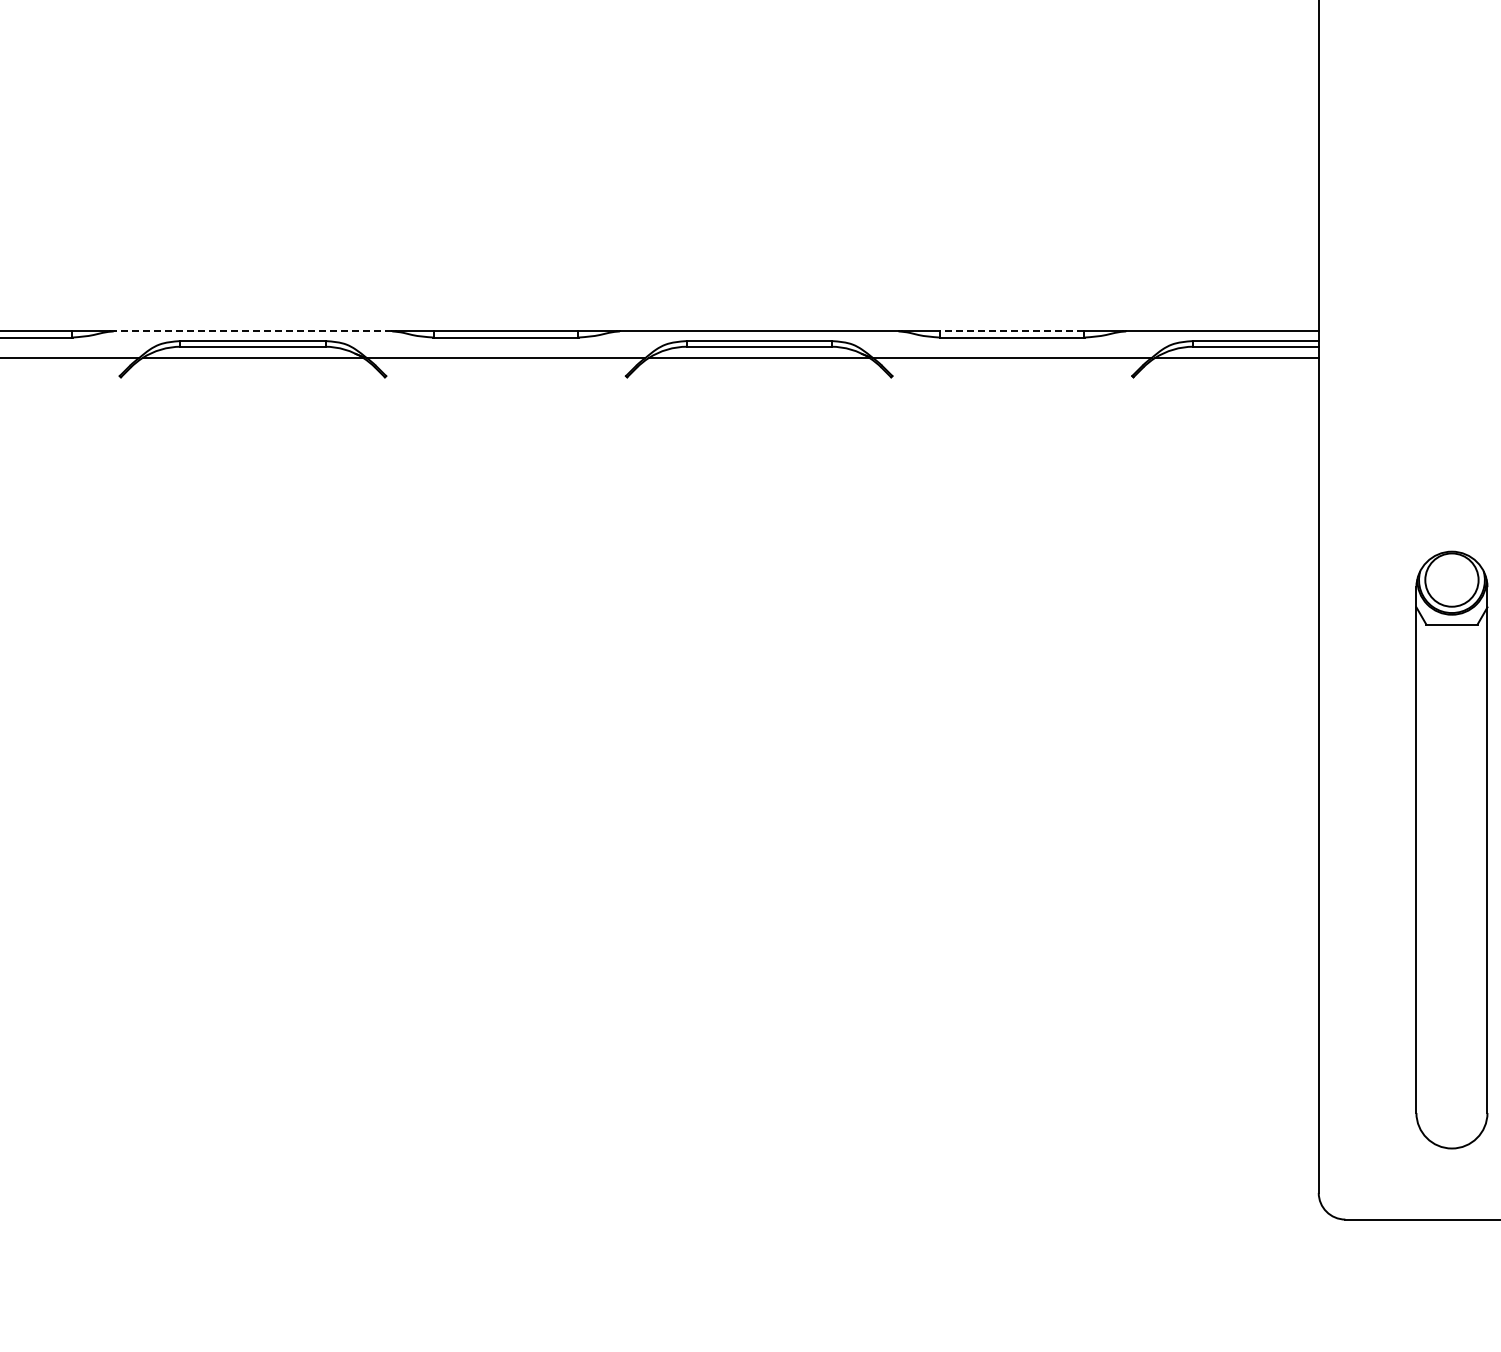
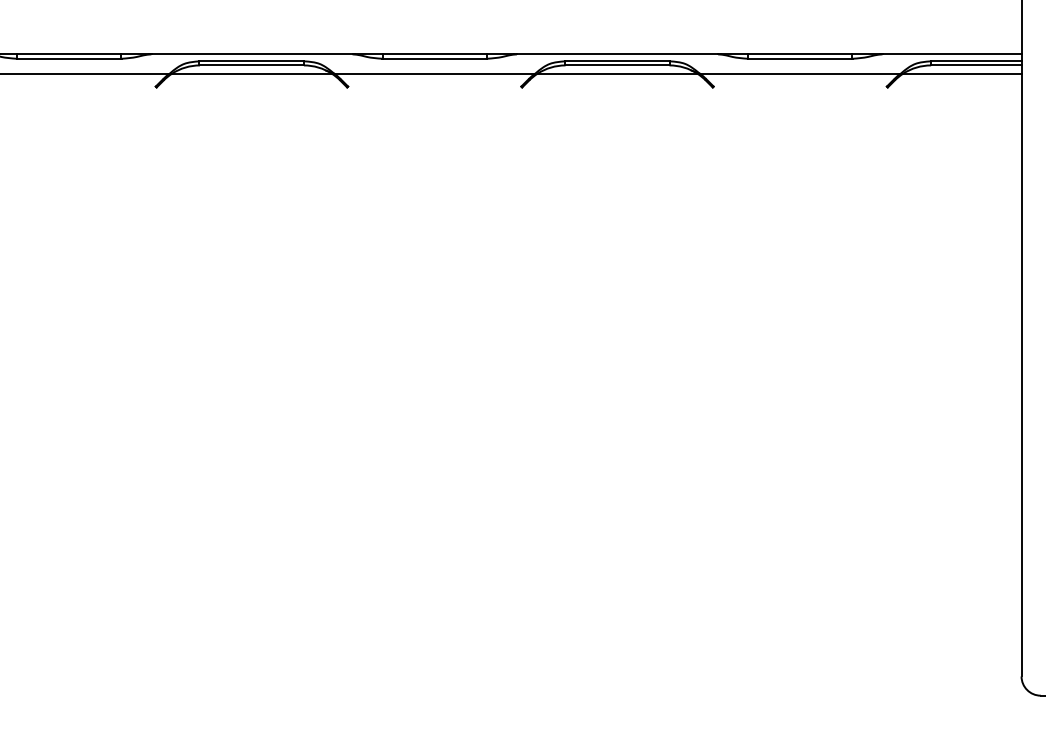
line: (252, 331) -> (251, 54), dashed -> solid
line: (1012, 331) -> (800, 54), dashed -> solid

